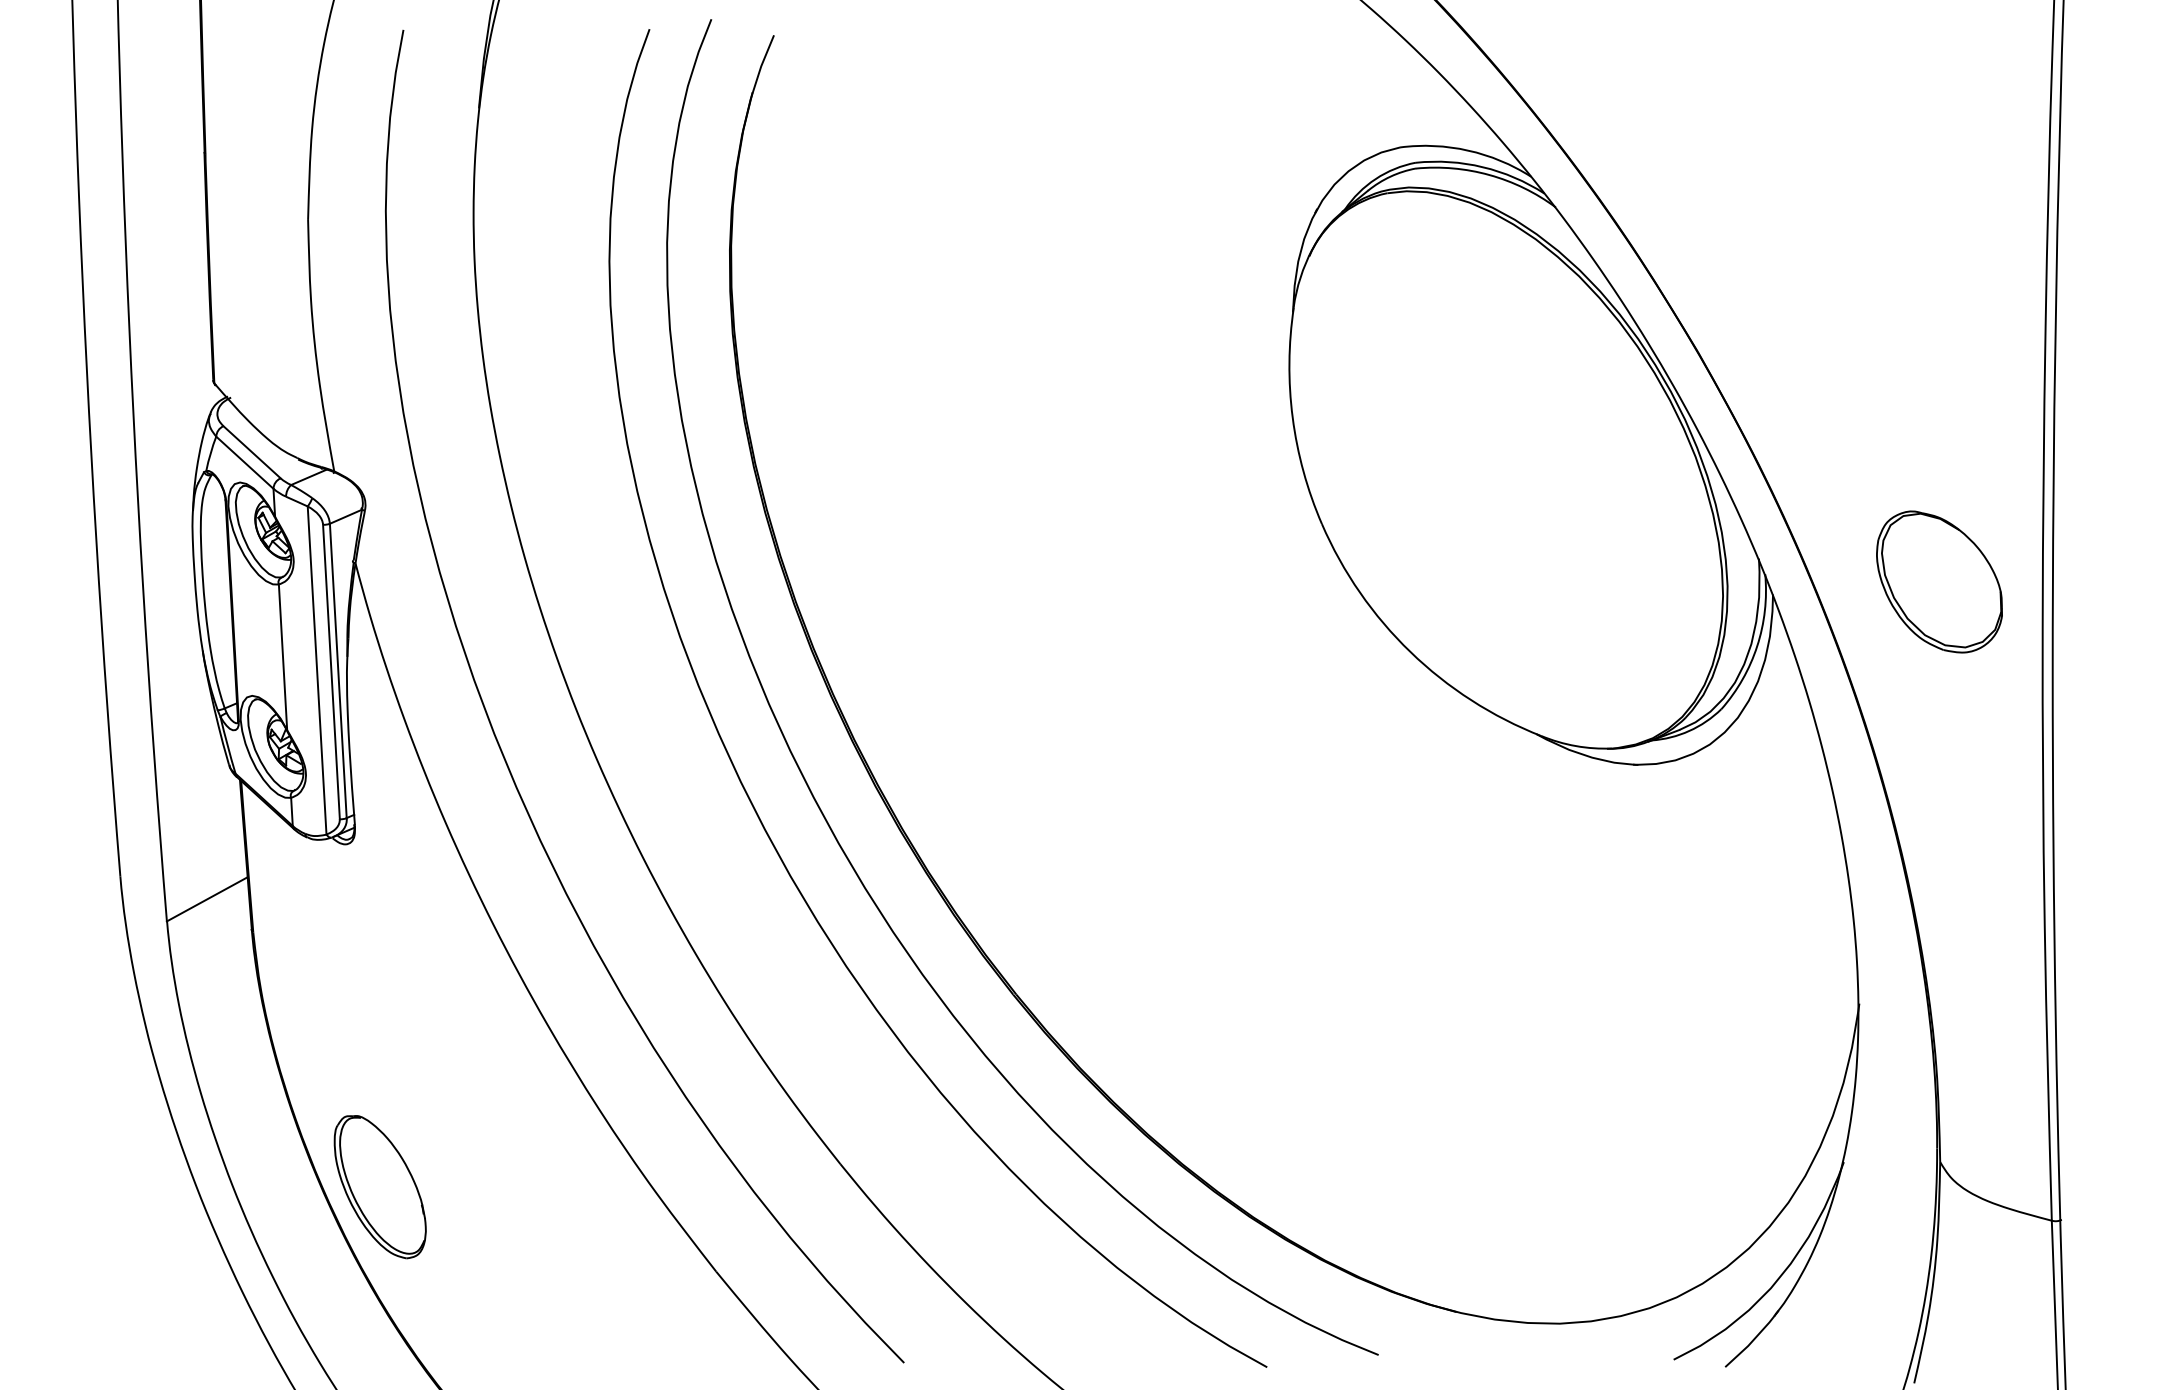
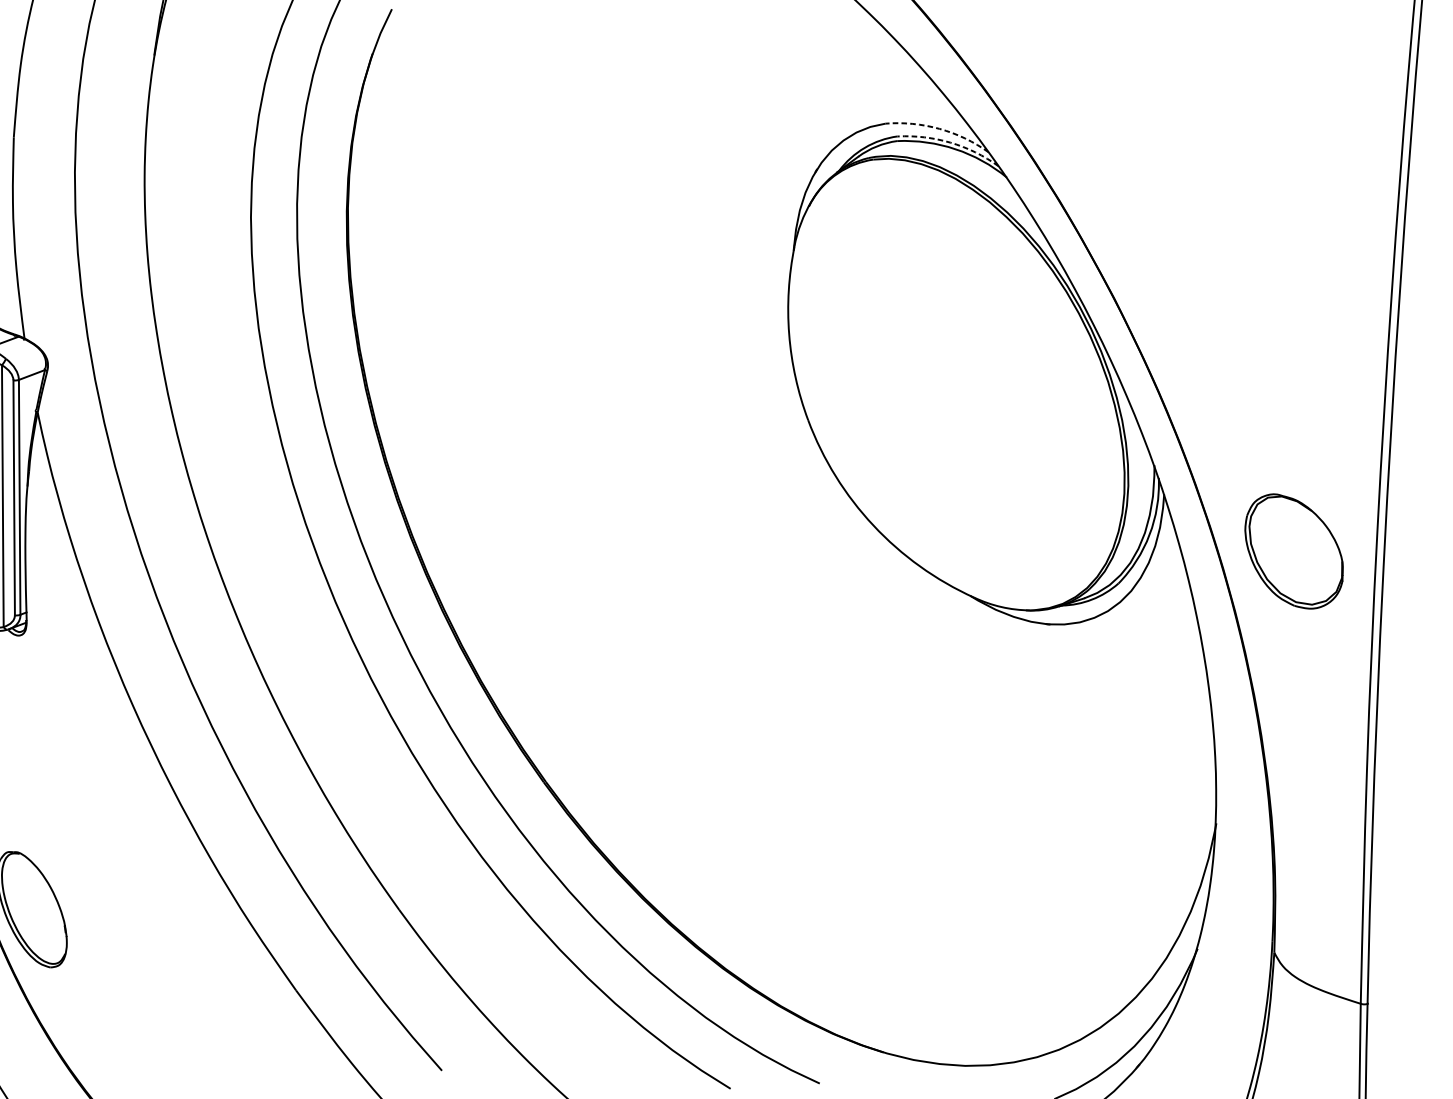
arc: (1468, 150) -> (939, 128), solid -> dashed
arc: (1482, 167) -> (950, 142), solid -> dashed
part: (1939, 581) -> (1294, 551), moved

